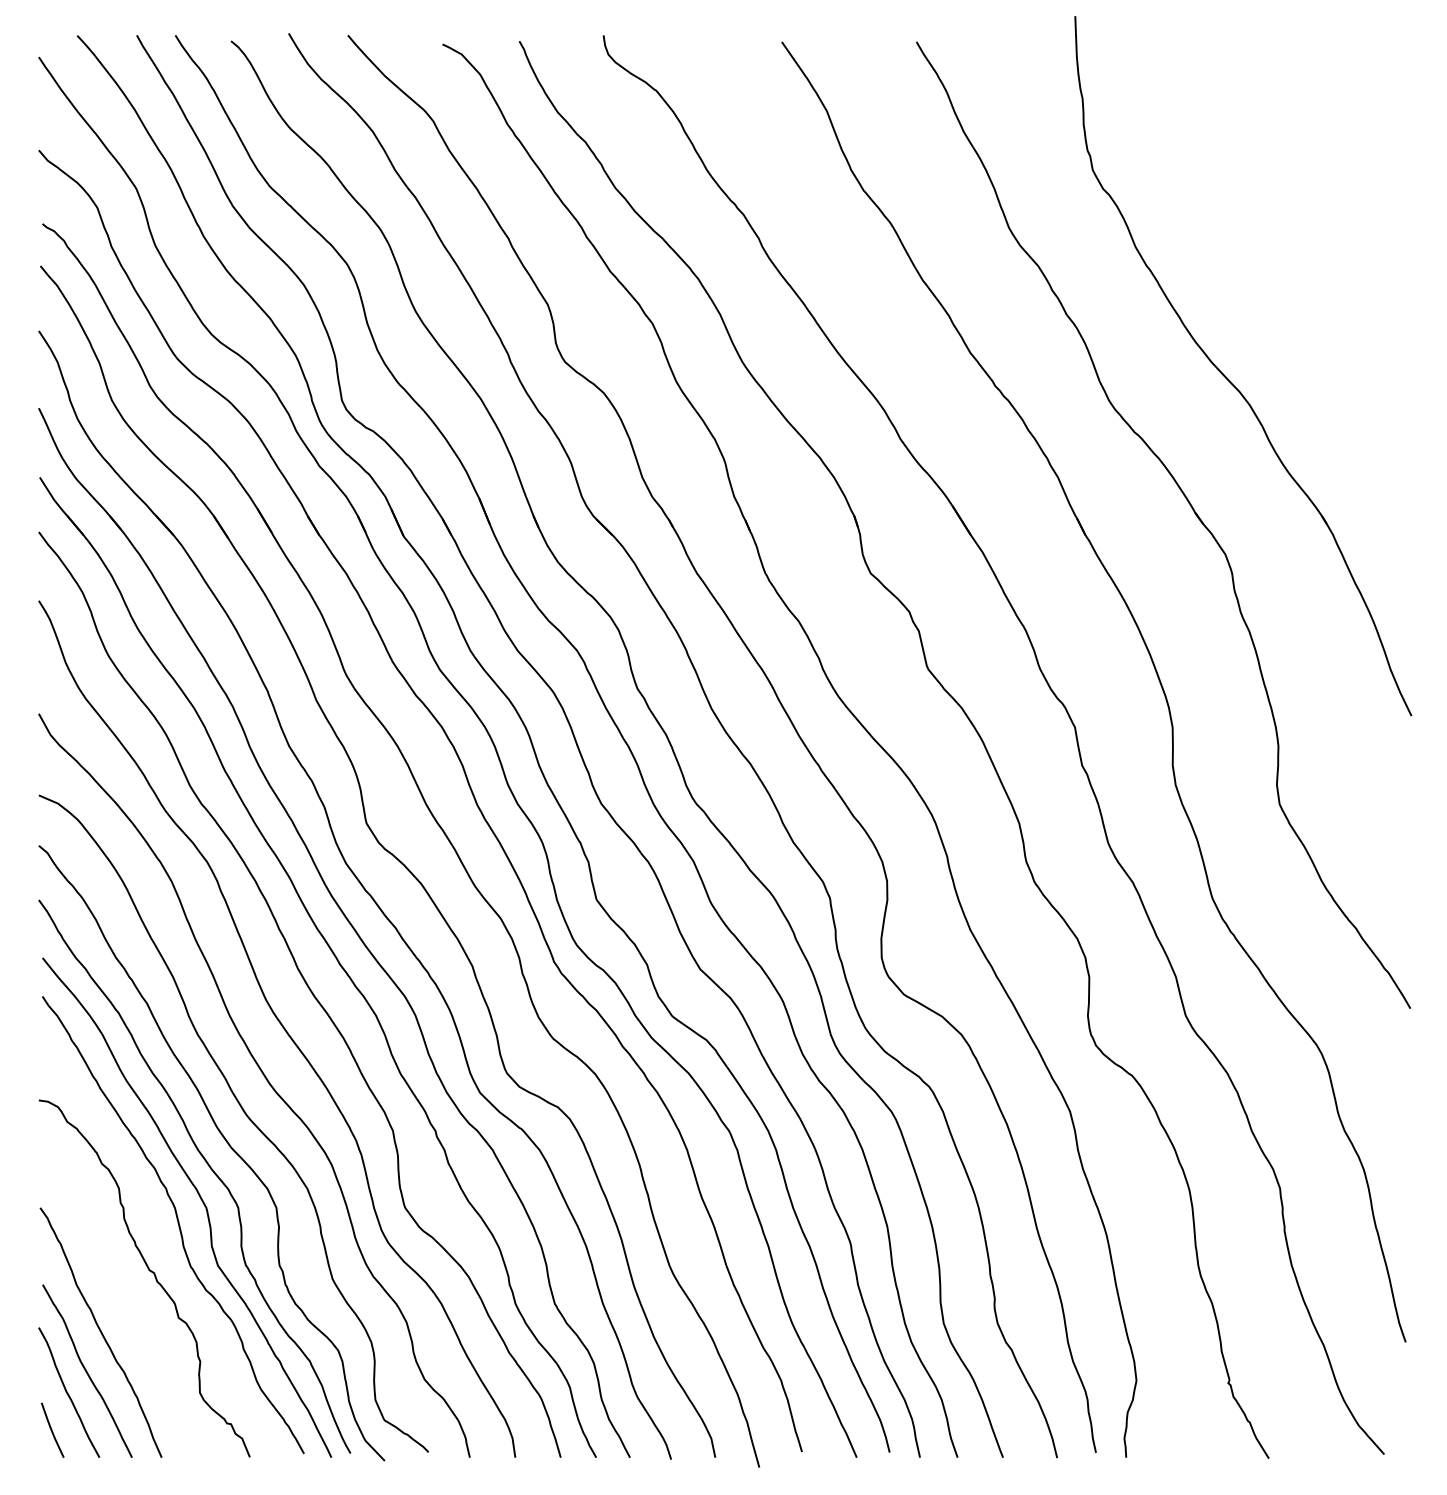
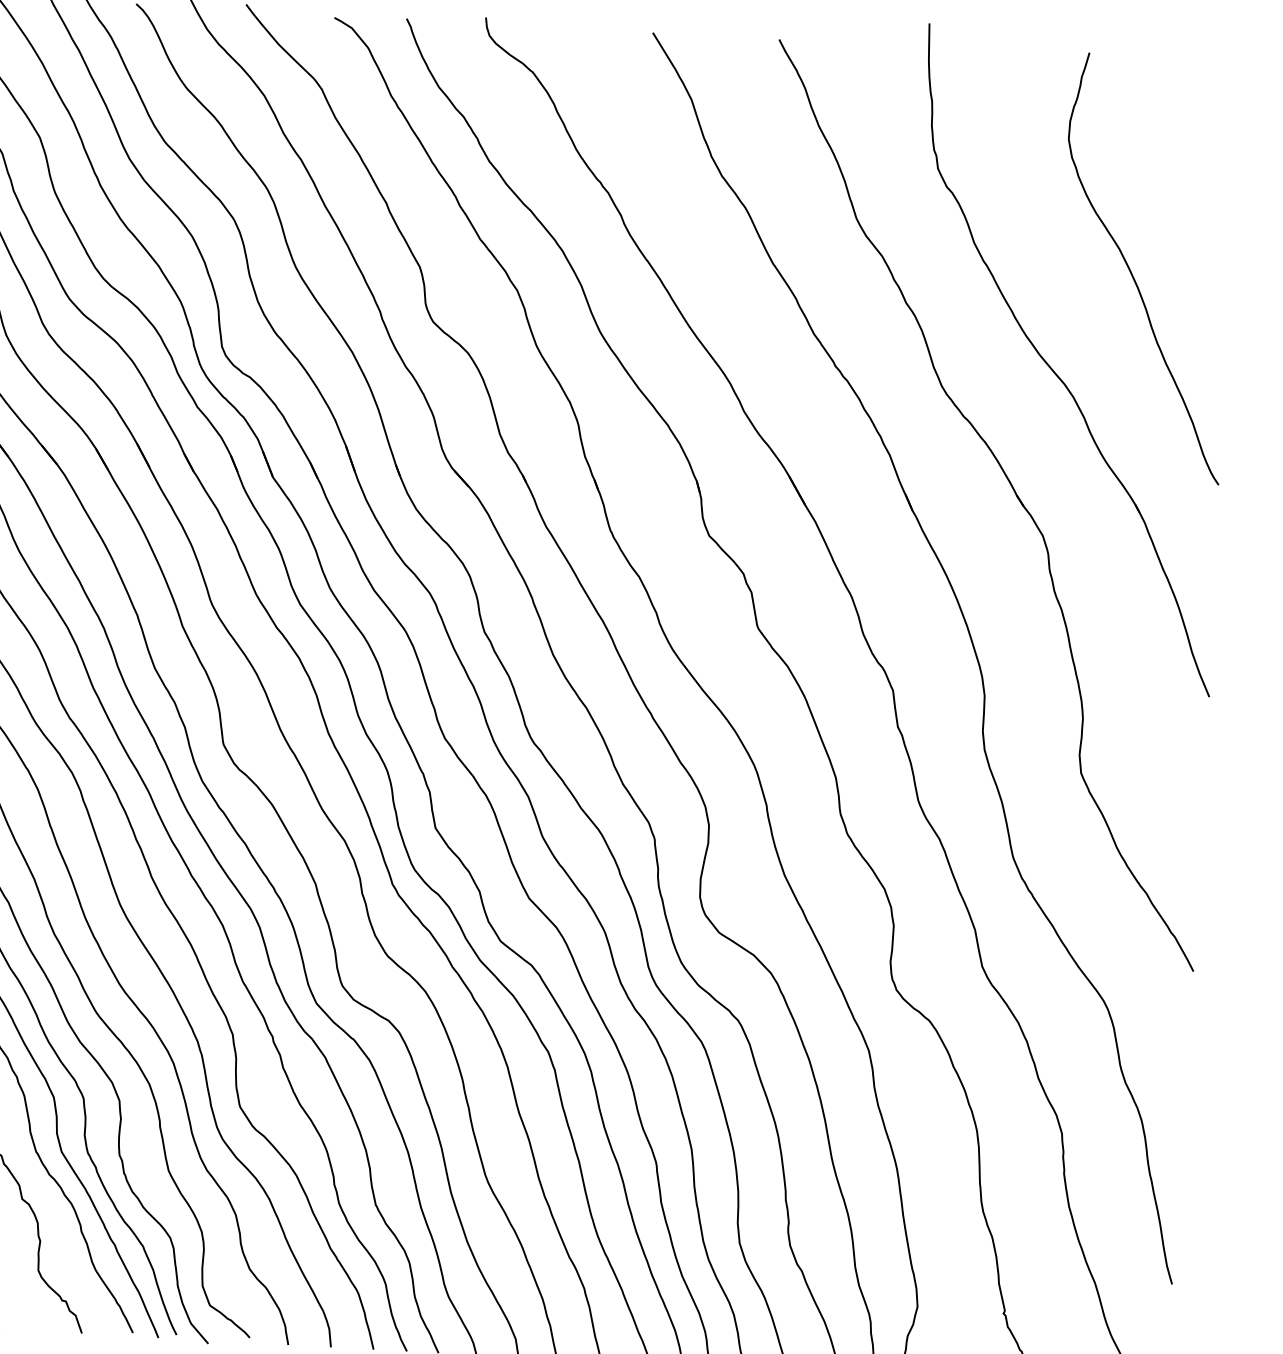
curve: (1305, 270) -> (1132, 273), added

